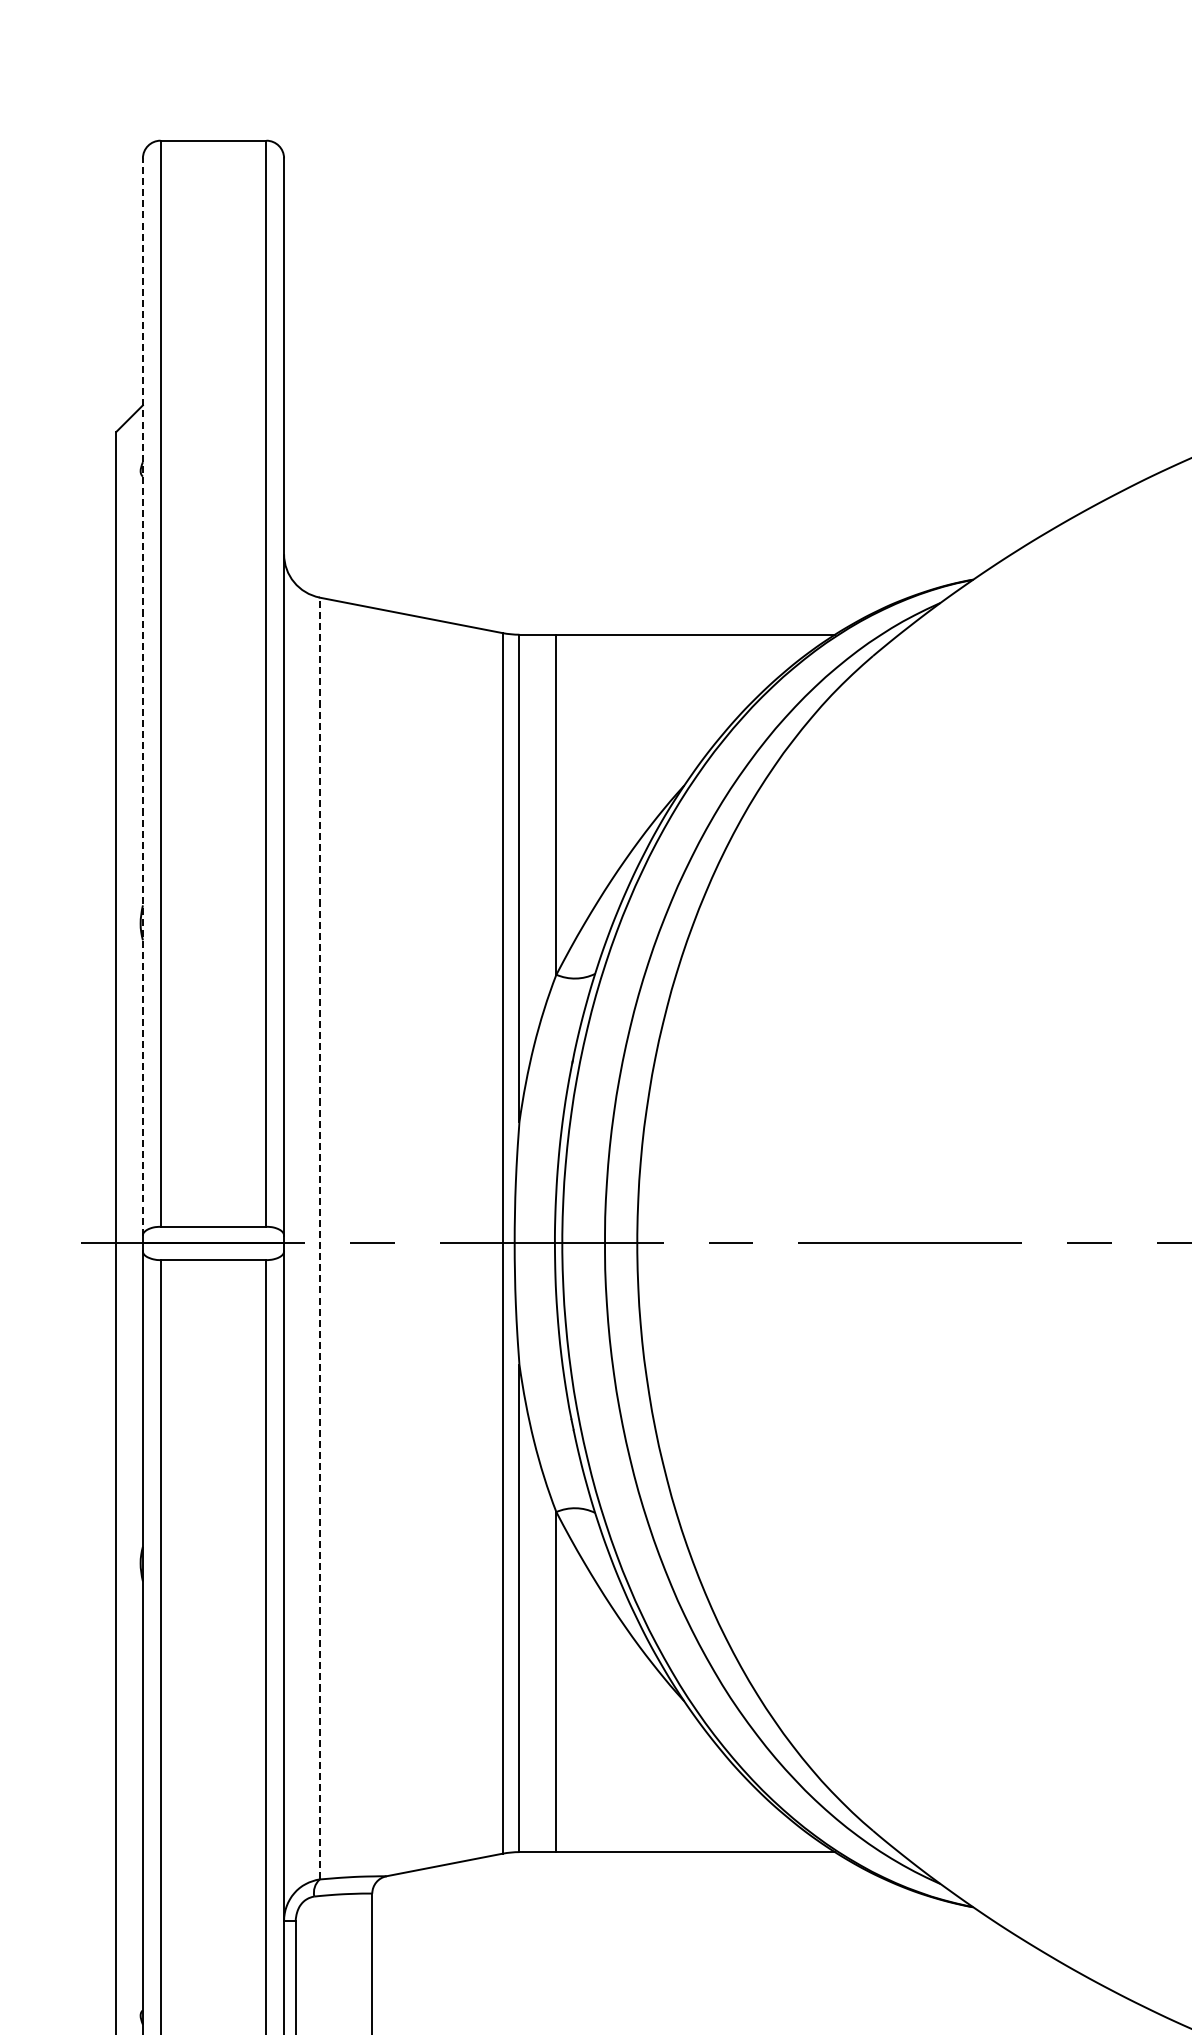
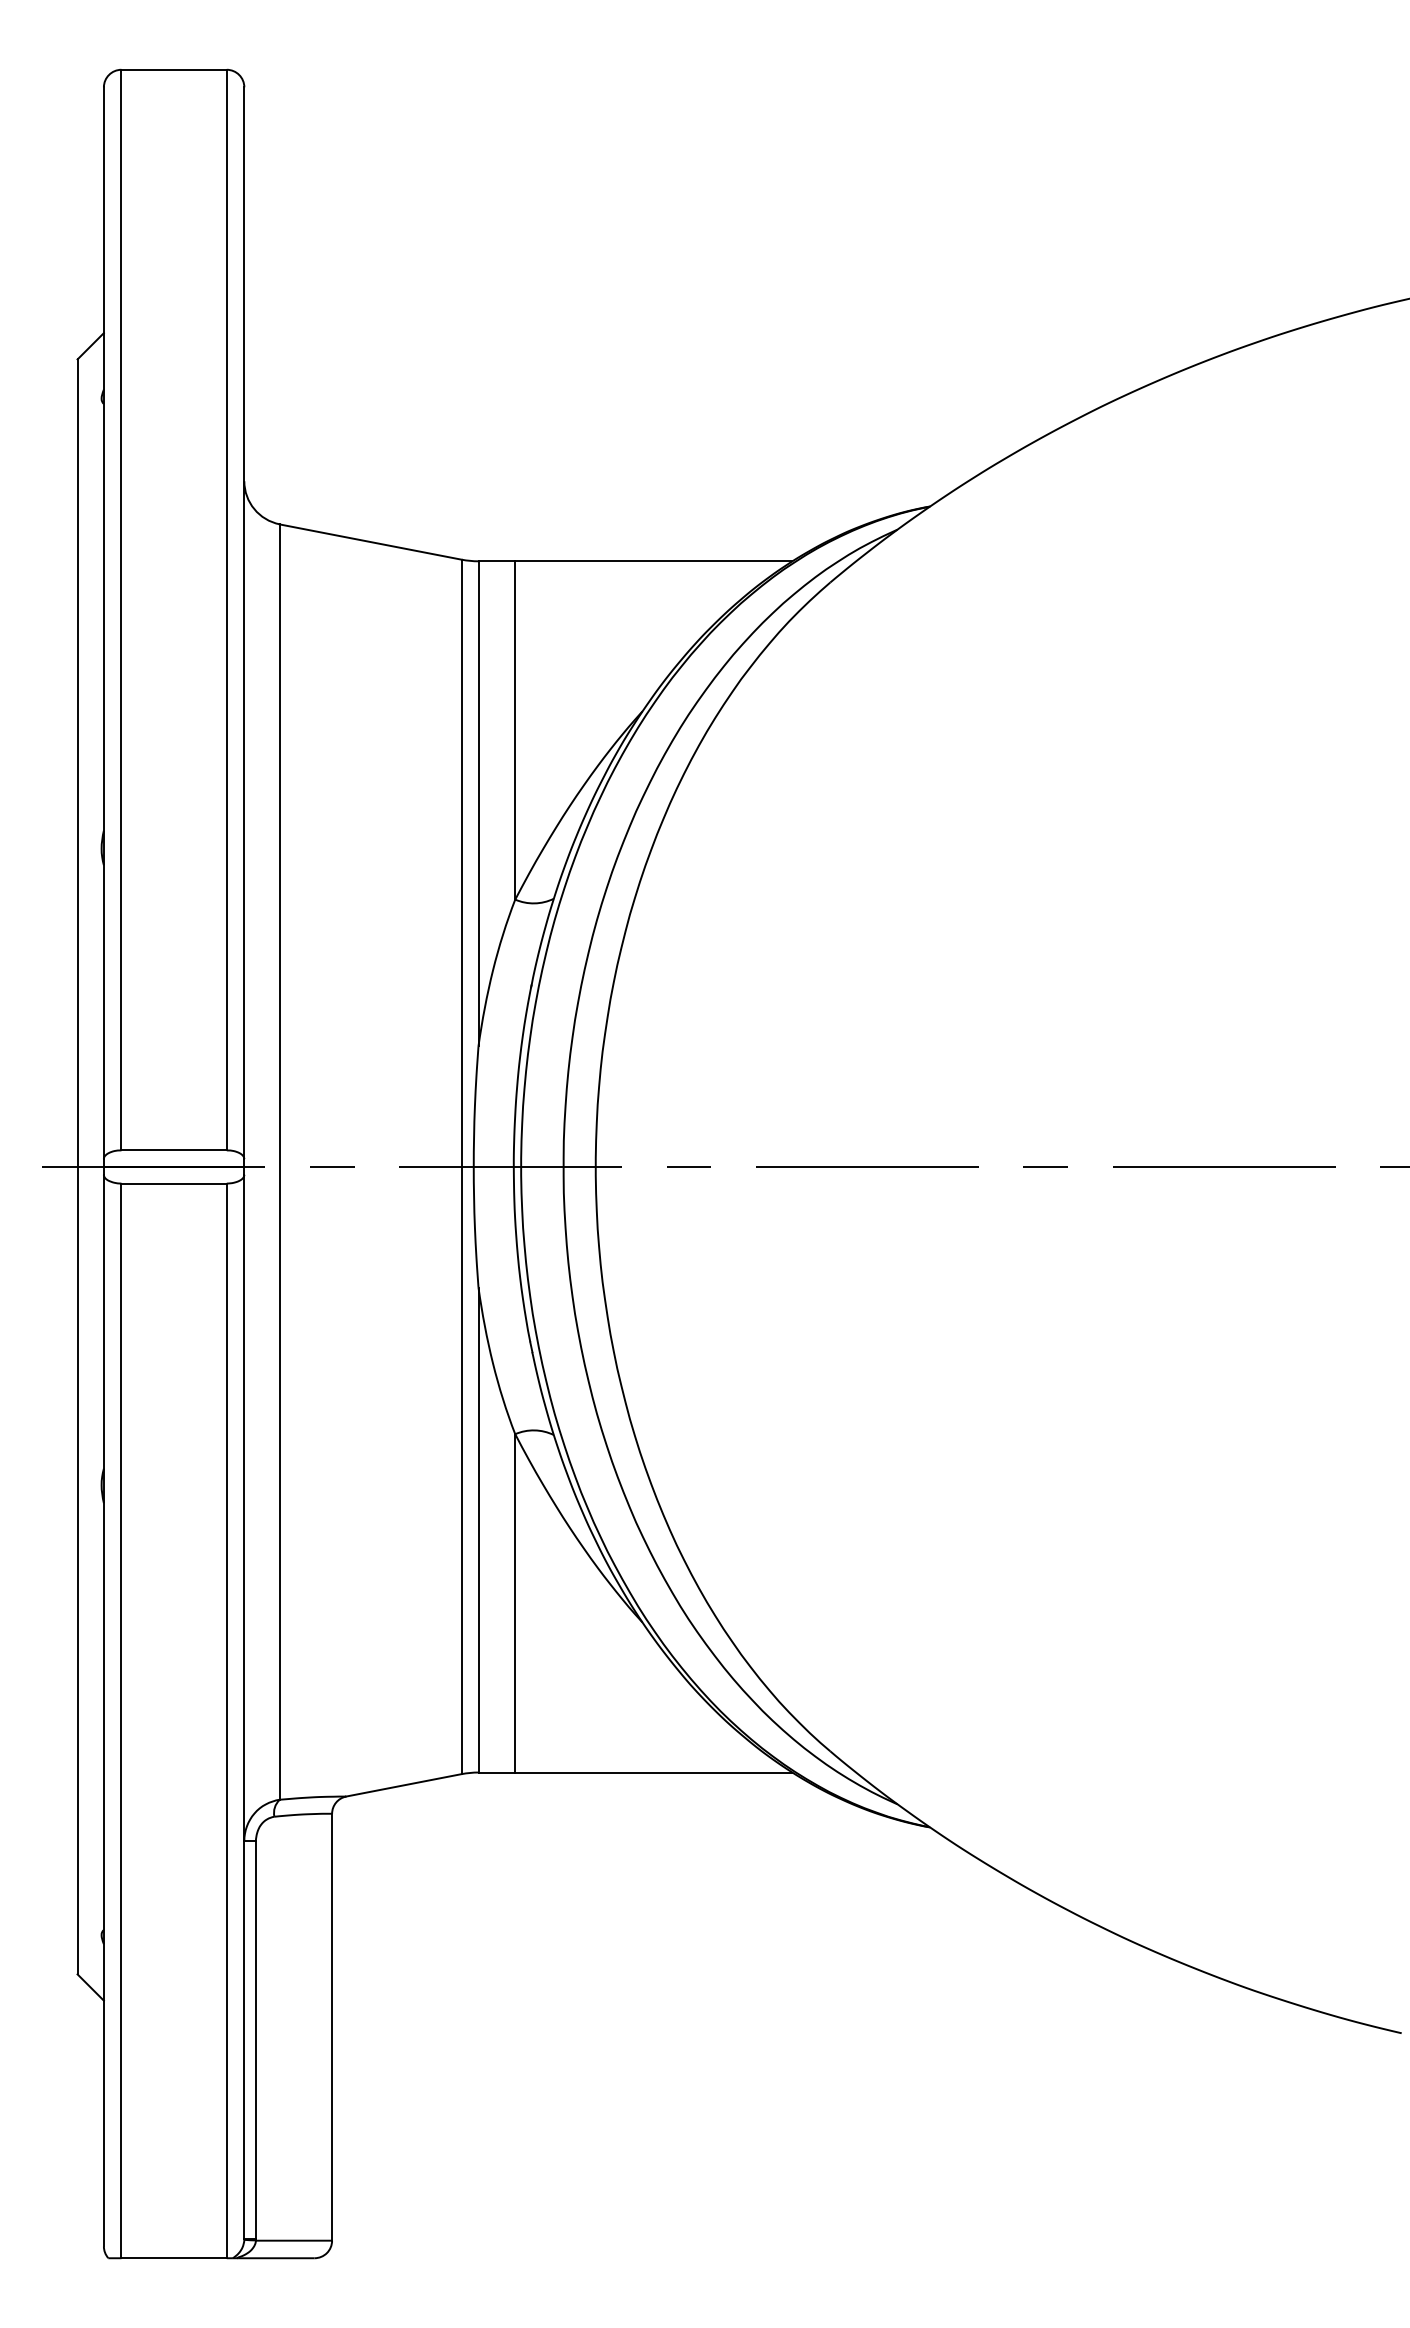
line: (142, 697) -> (103, 623), dashed -> solid
line: (319, 1238) -> (279, 1162), dashed -> solid

